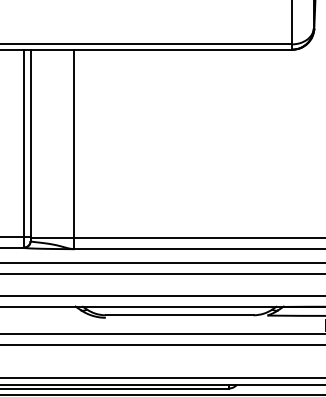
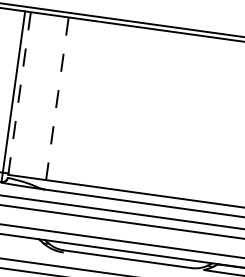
line: (30, 145) -> (19, 94), solid -> dashed
line: (74, 149) -> (56, 103), solid -> dashed

